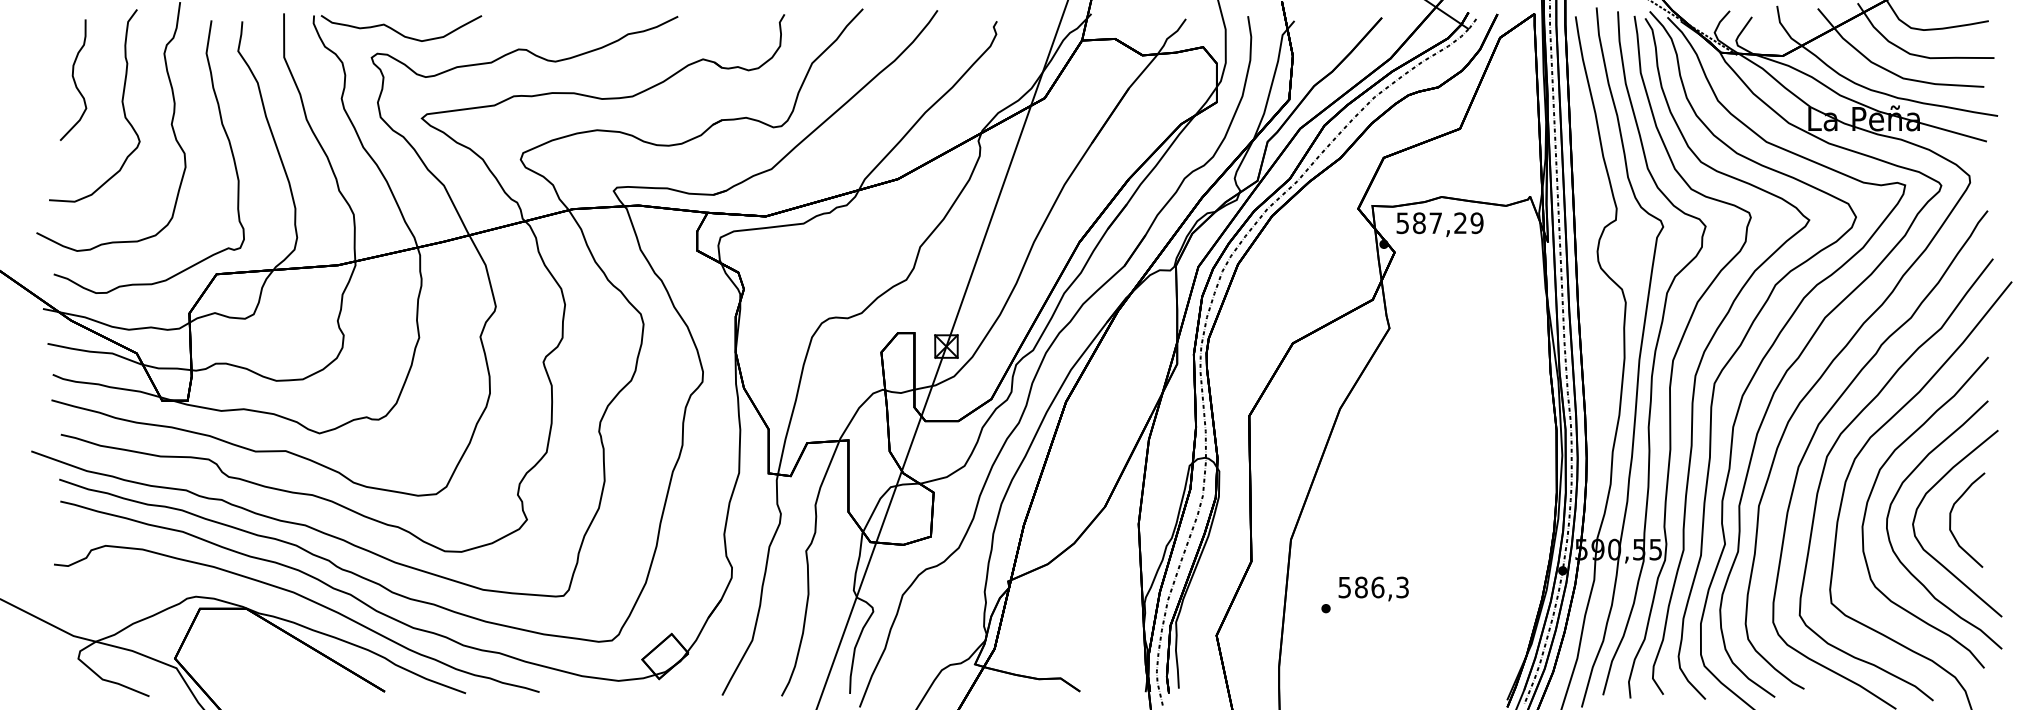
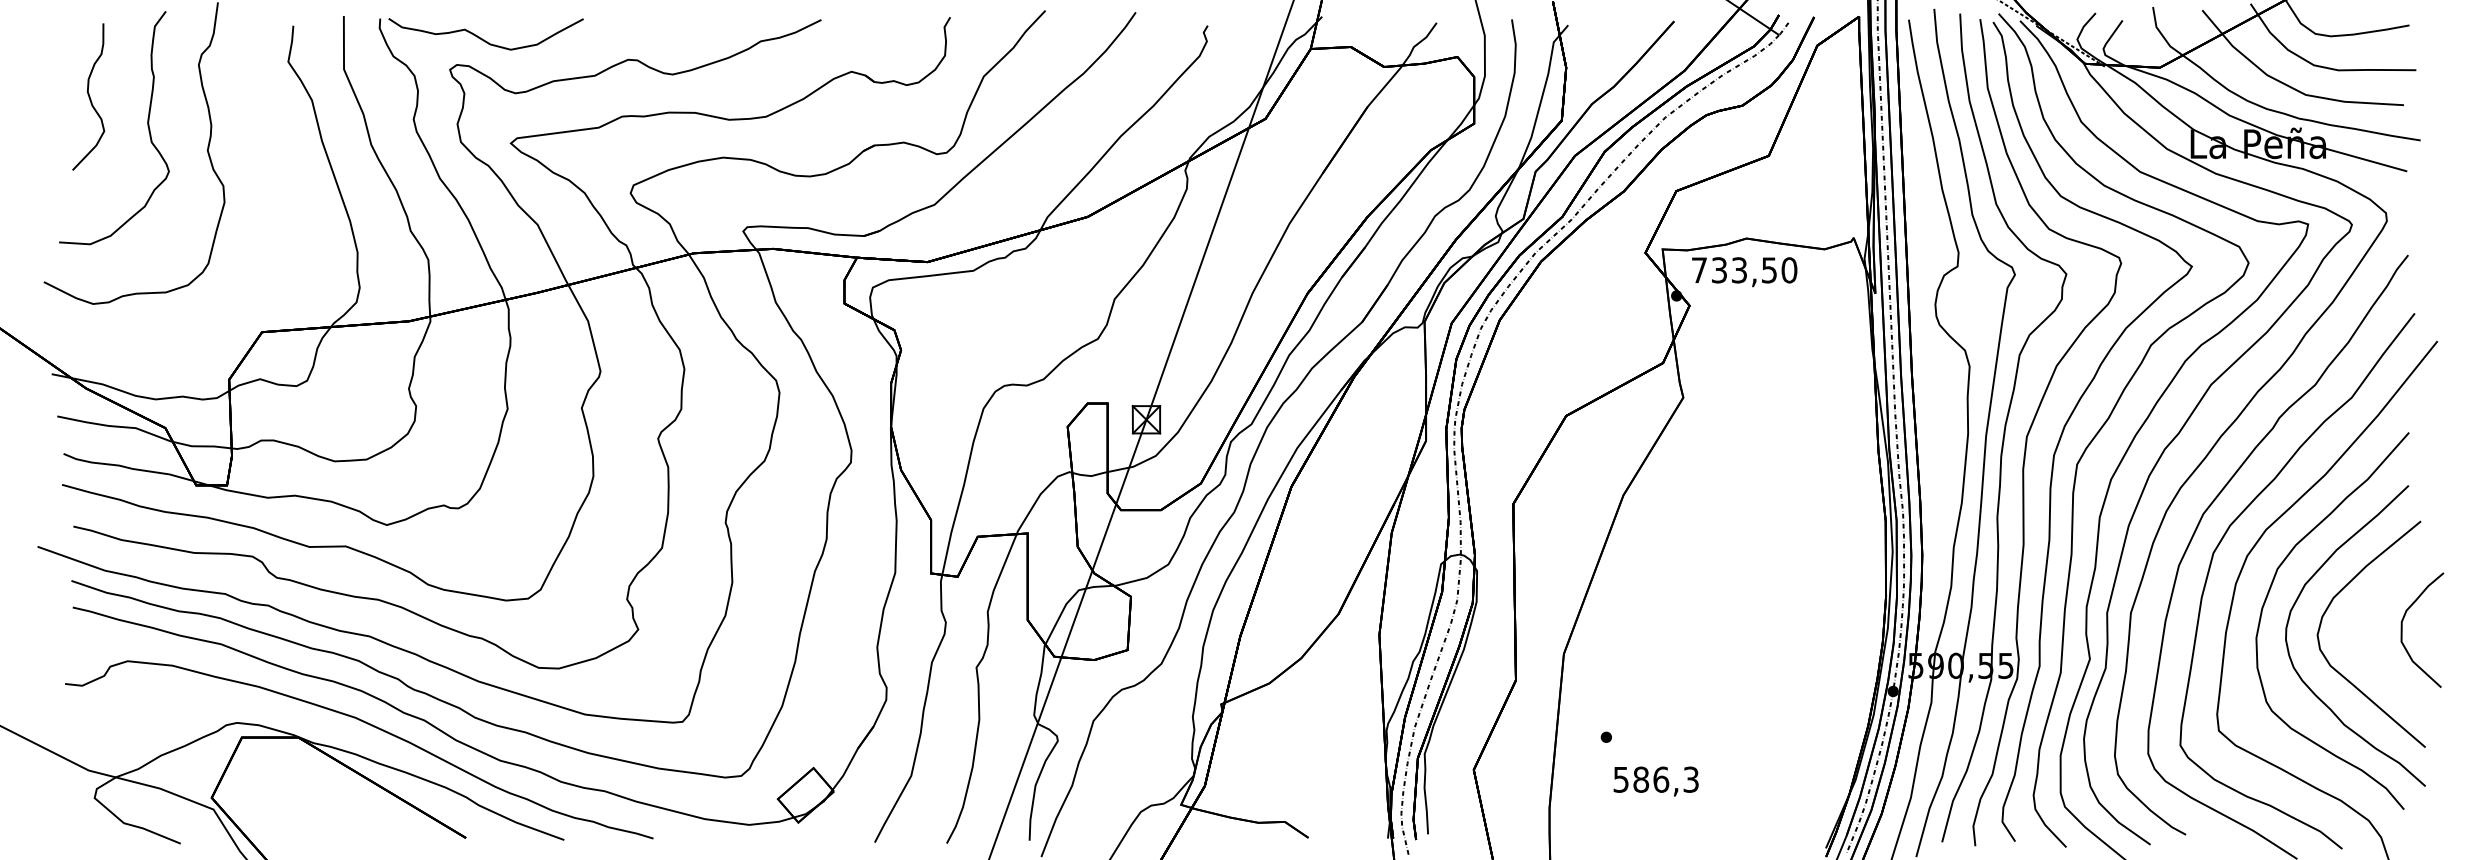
curve: (222, 127) -> (269, 154), removed
text: (1440, 223) -> (1744, 270), 587,29 -> 733,50
curve: (1950, 519) -> (2402, 629), moved
text: (1373, 588) -> (1655, 781), moved

